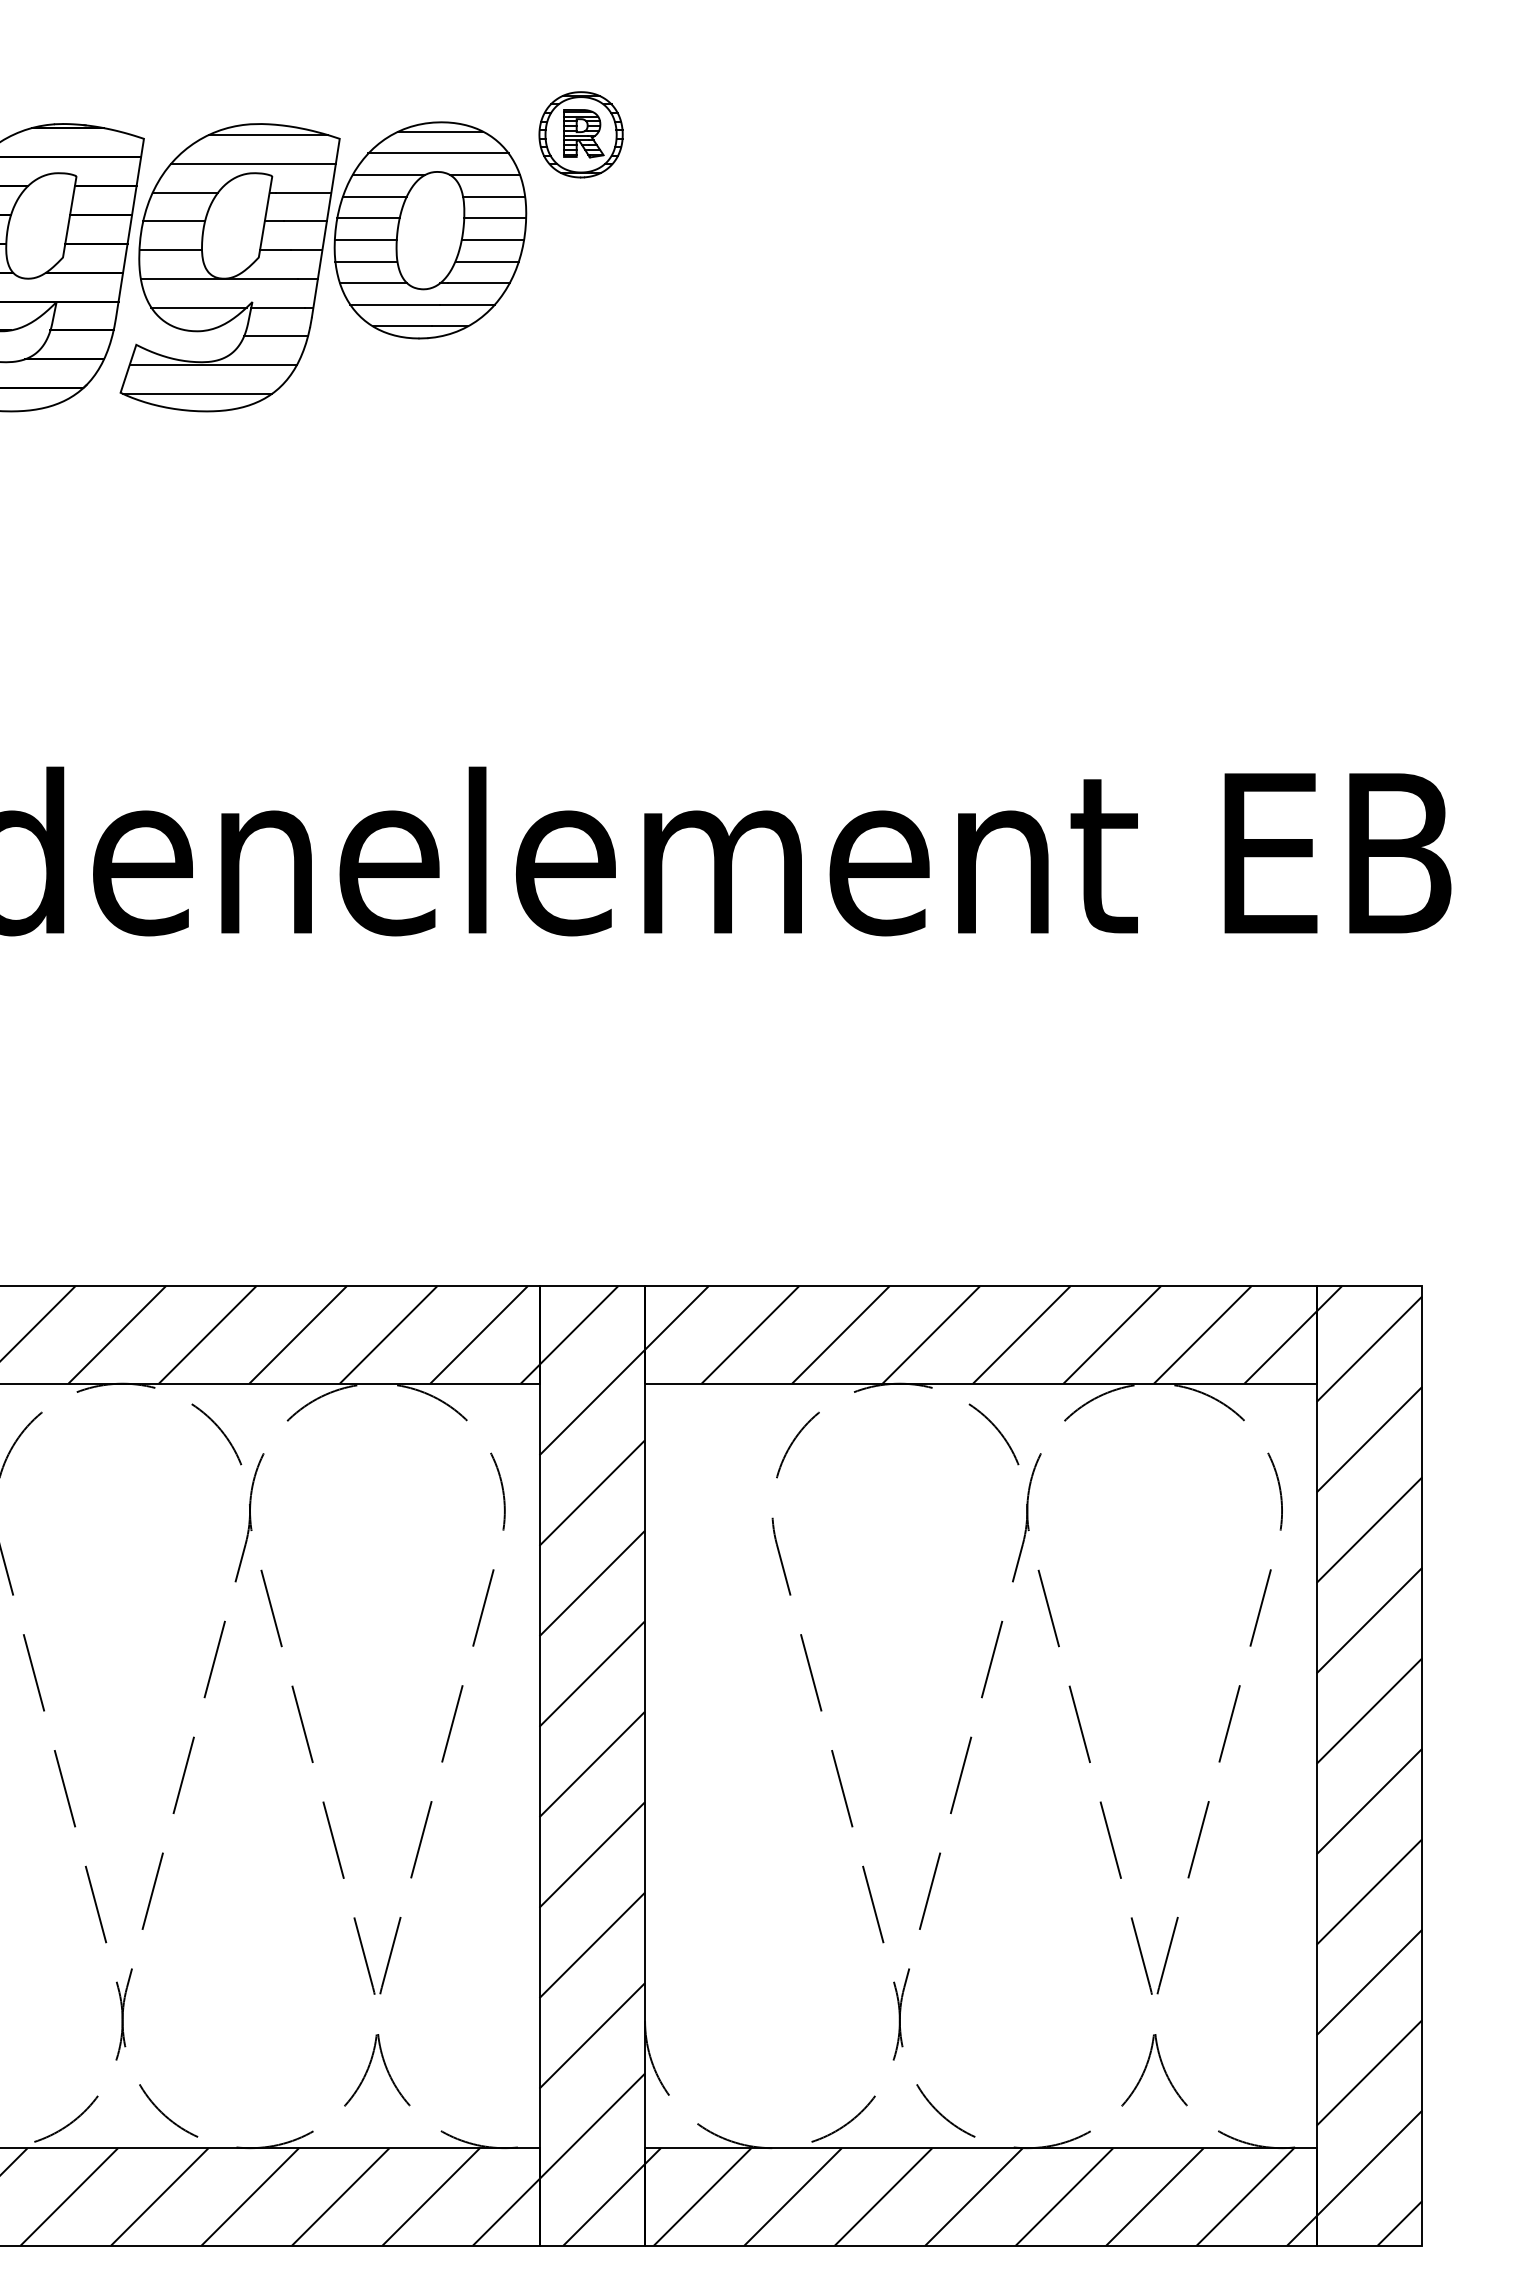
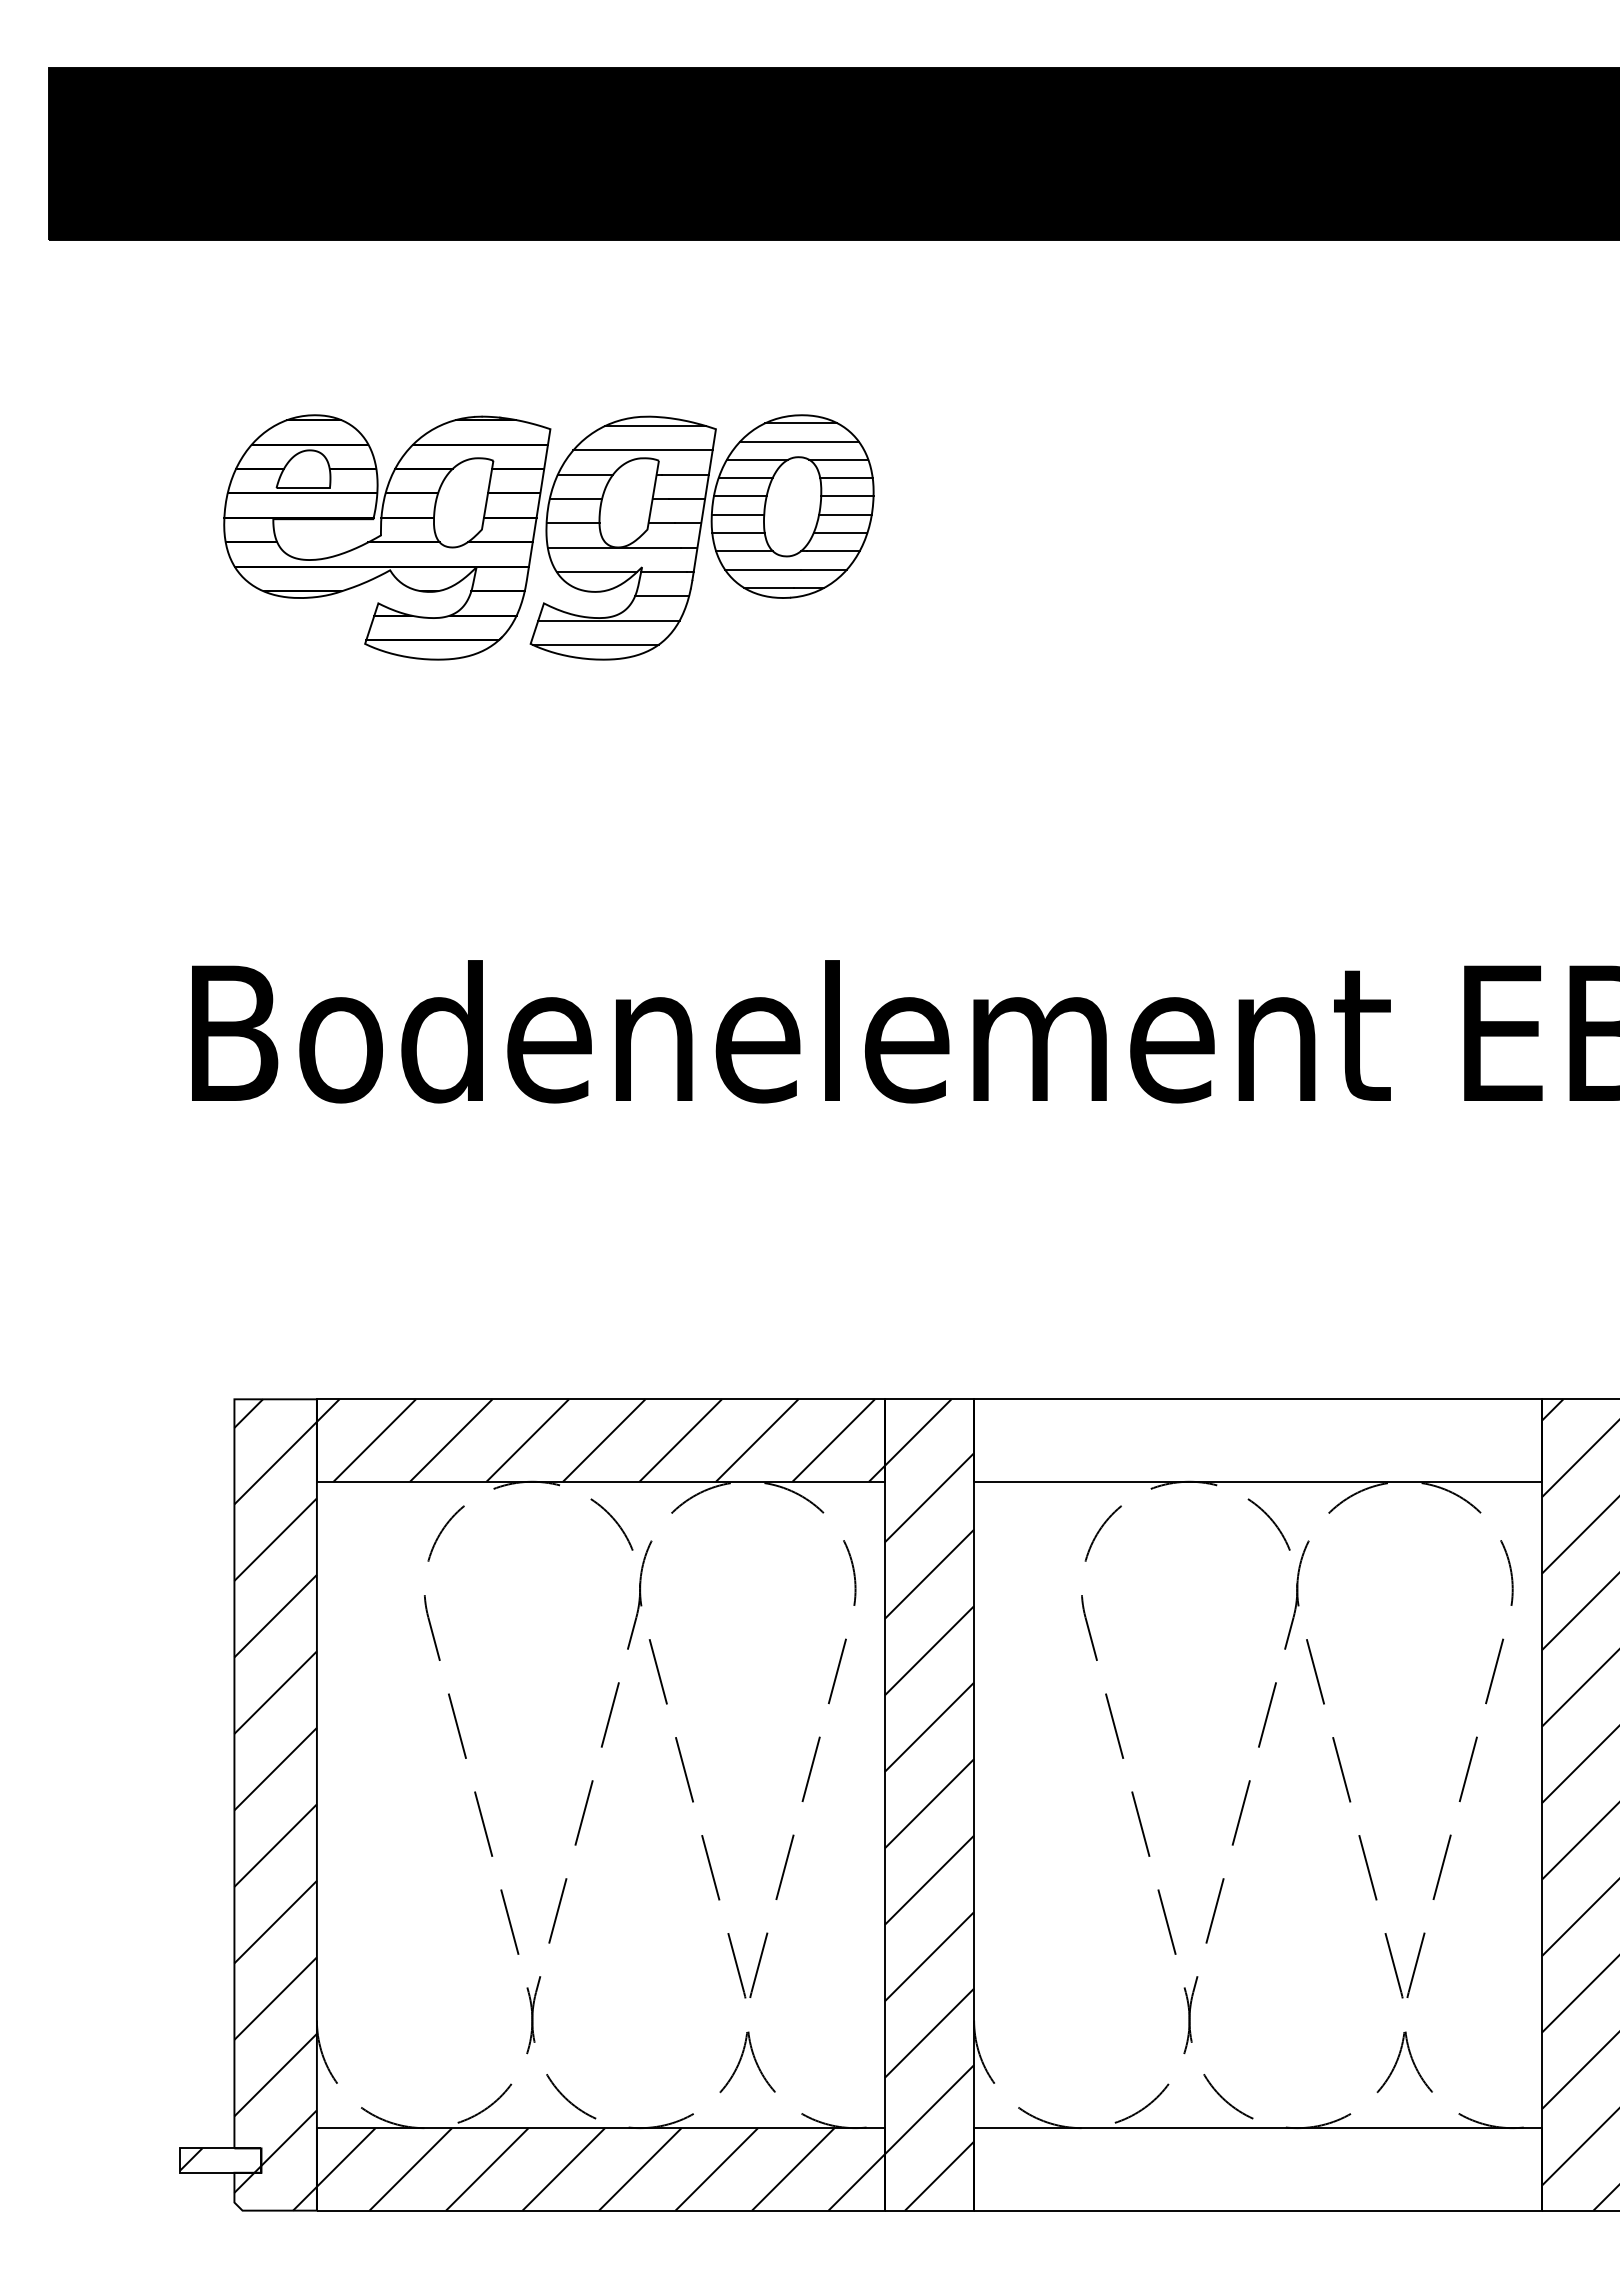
part: (580, 134) -> (919, 425), removed
hatch: (981, 1334) -> (1258, 1440), removed
hatch: (981, 2197) -> (1258, 2169), removed

